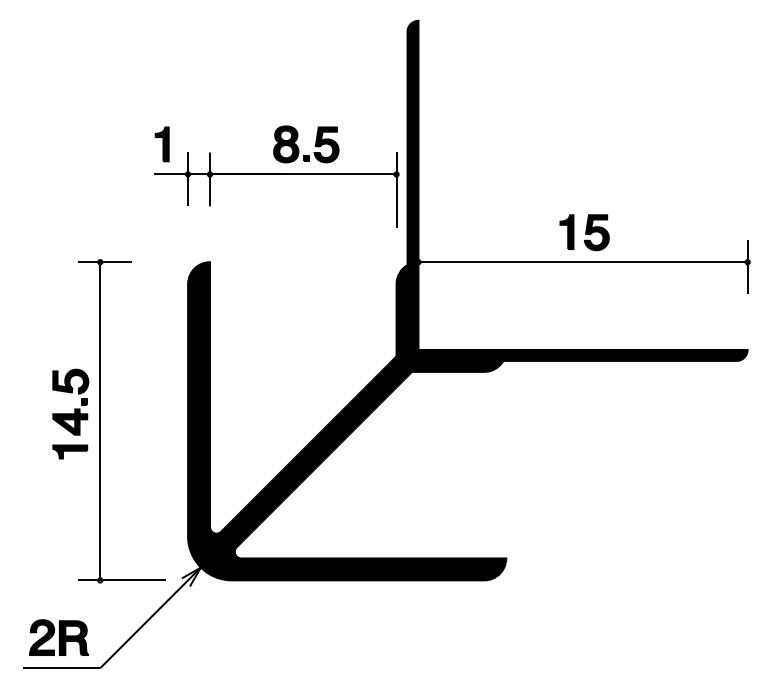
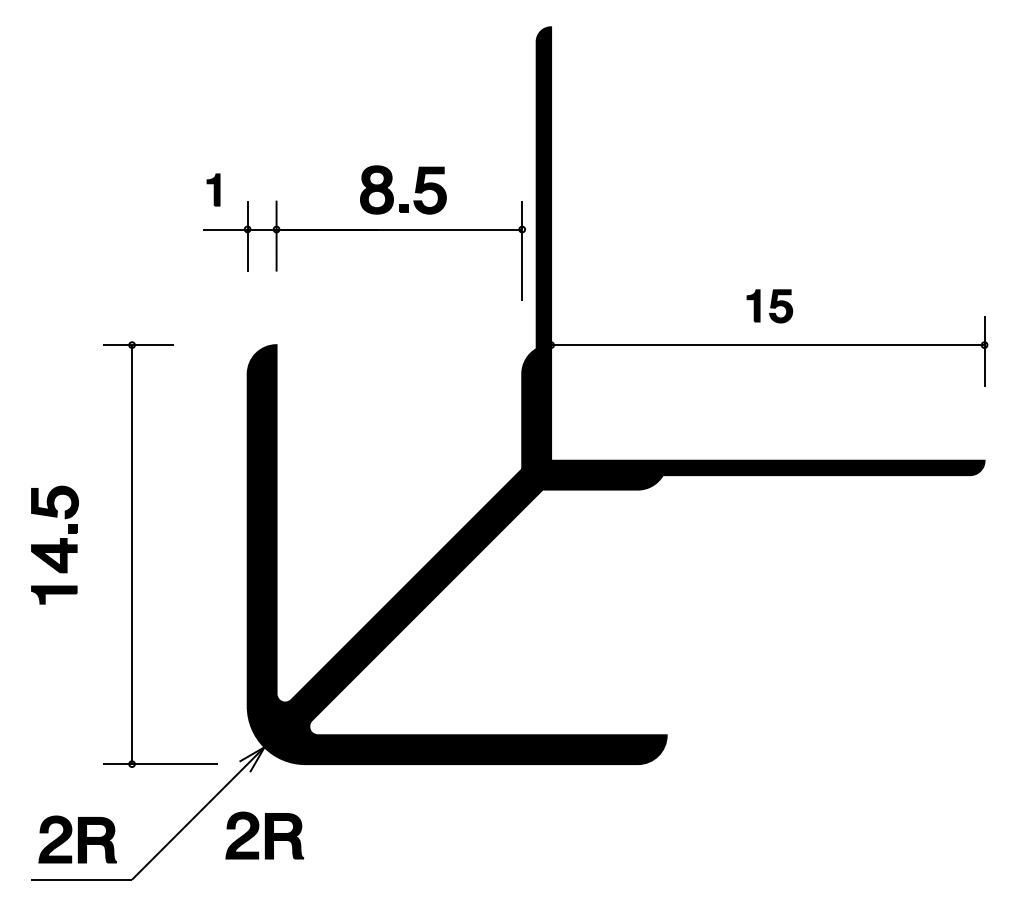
part: (161, 144) -> (212, 190), size x0.7
part: (584, 232) -> (769, 306), size x0.7
part: (70, 413) -> (54, 544), moved
part: (200, 634) -> (264, 835), added

